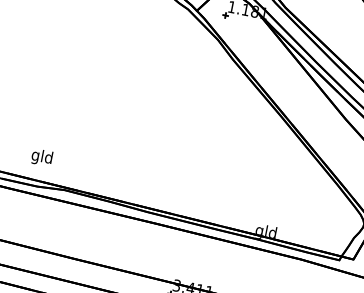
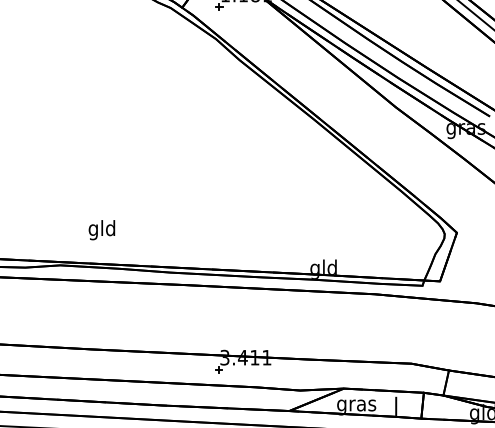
text: (41, 157) -> (101, 230), moved

